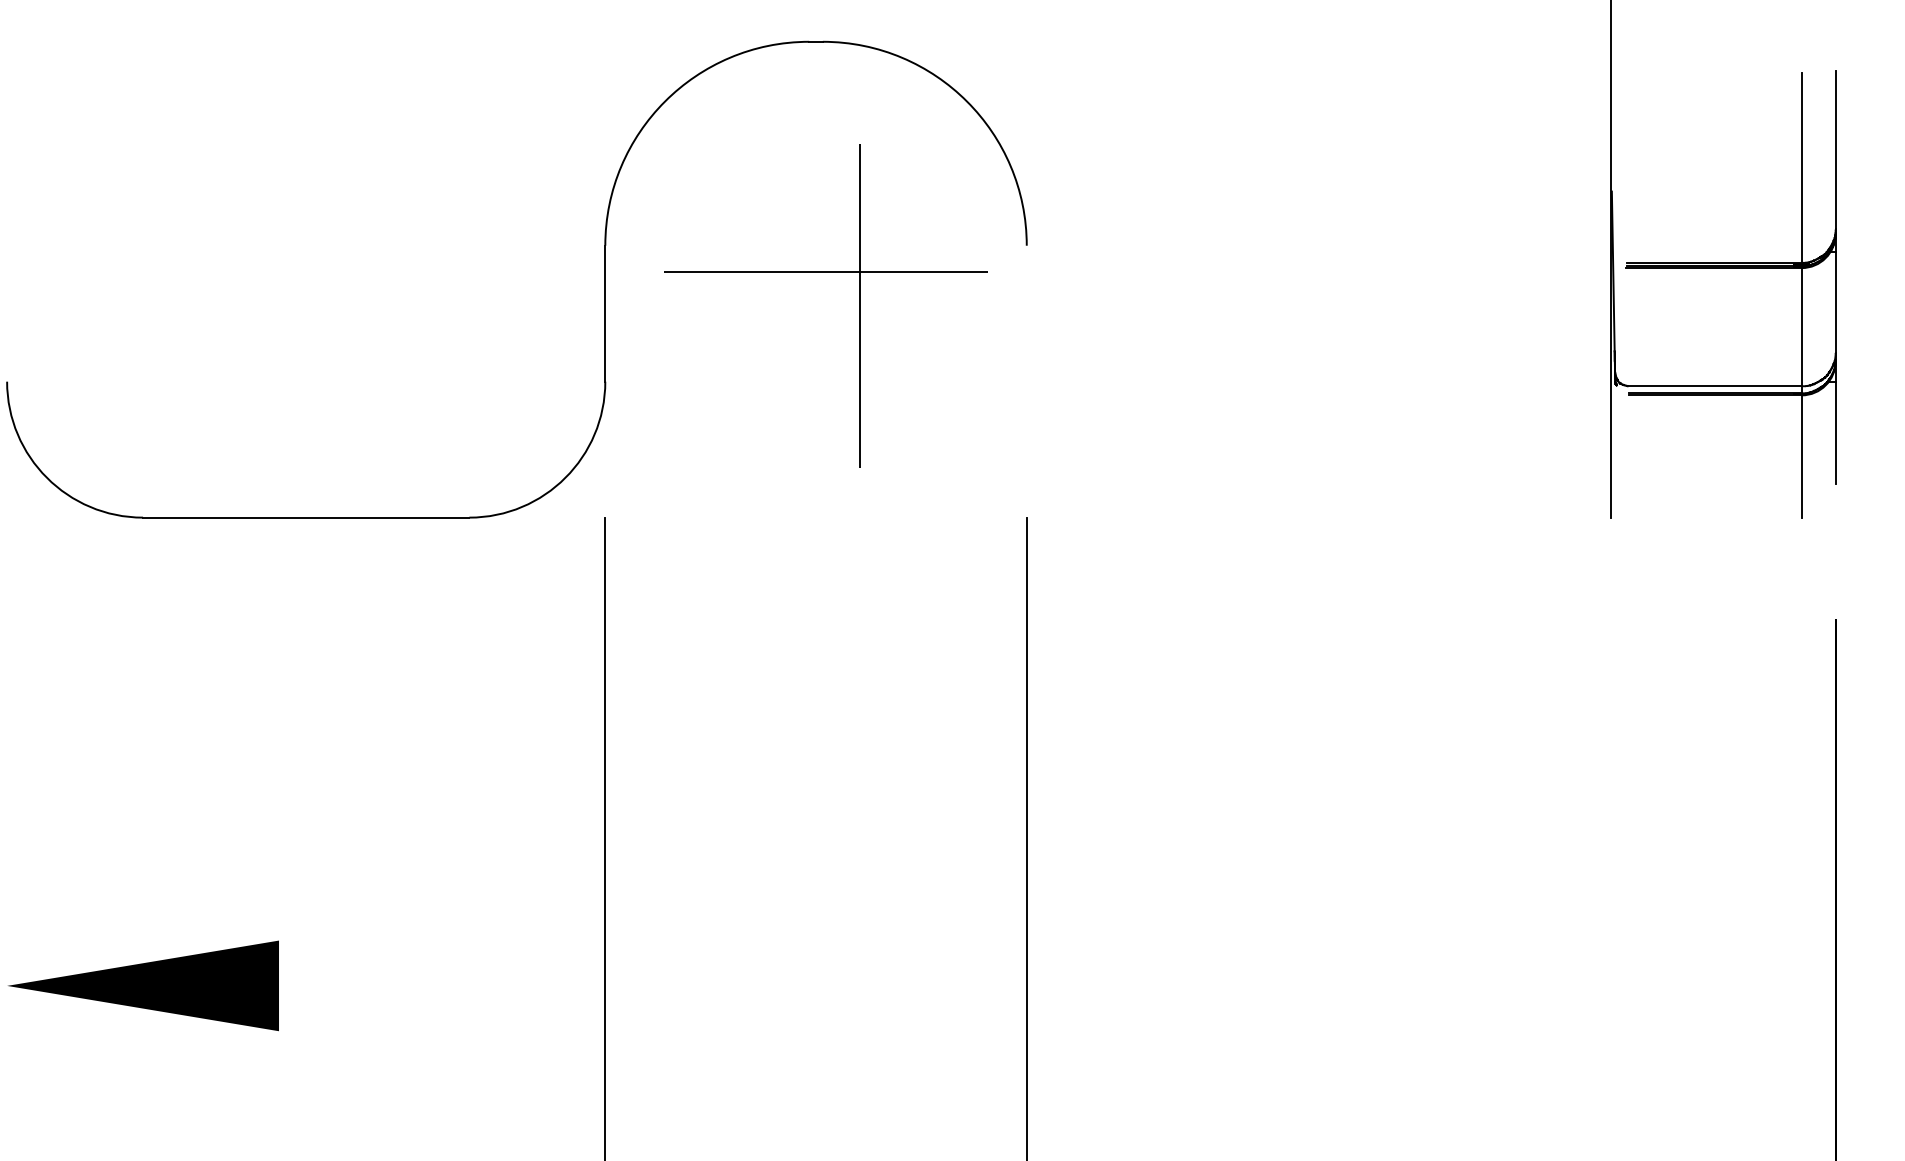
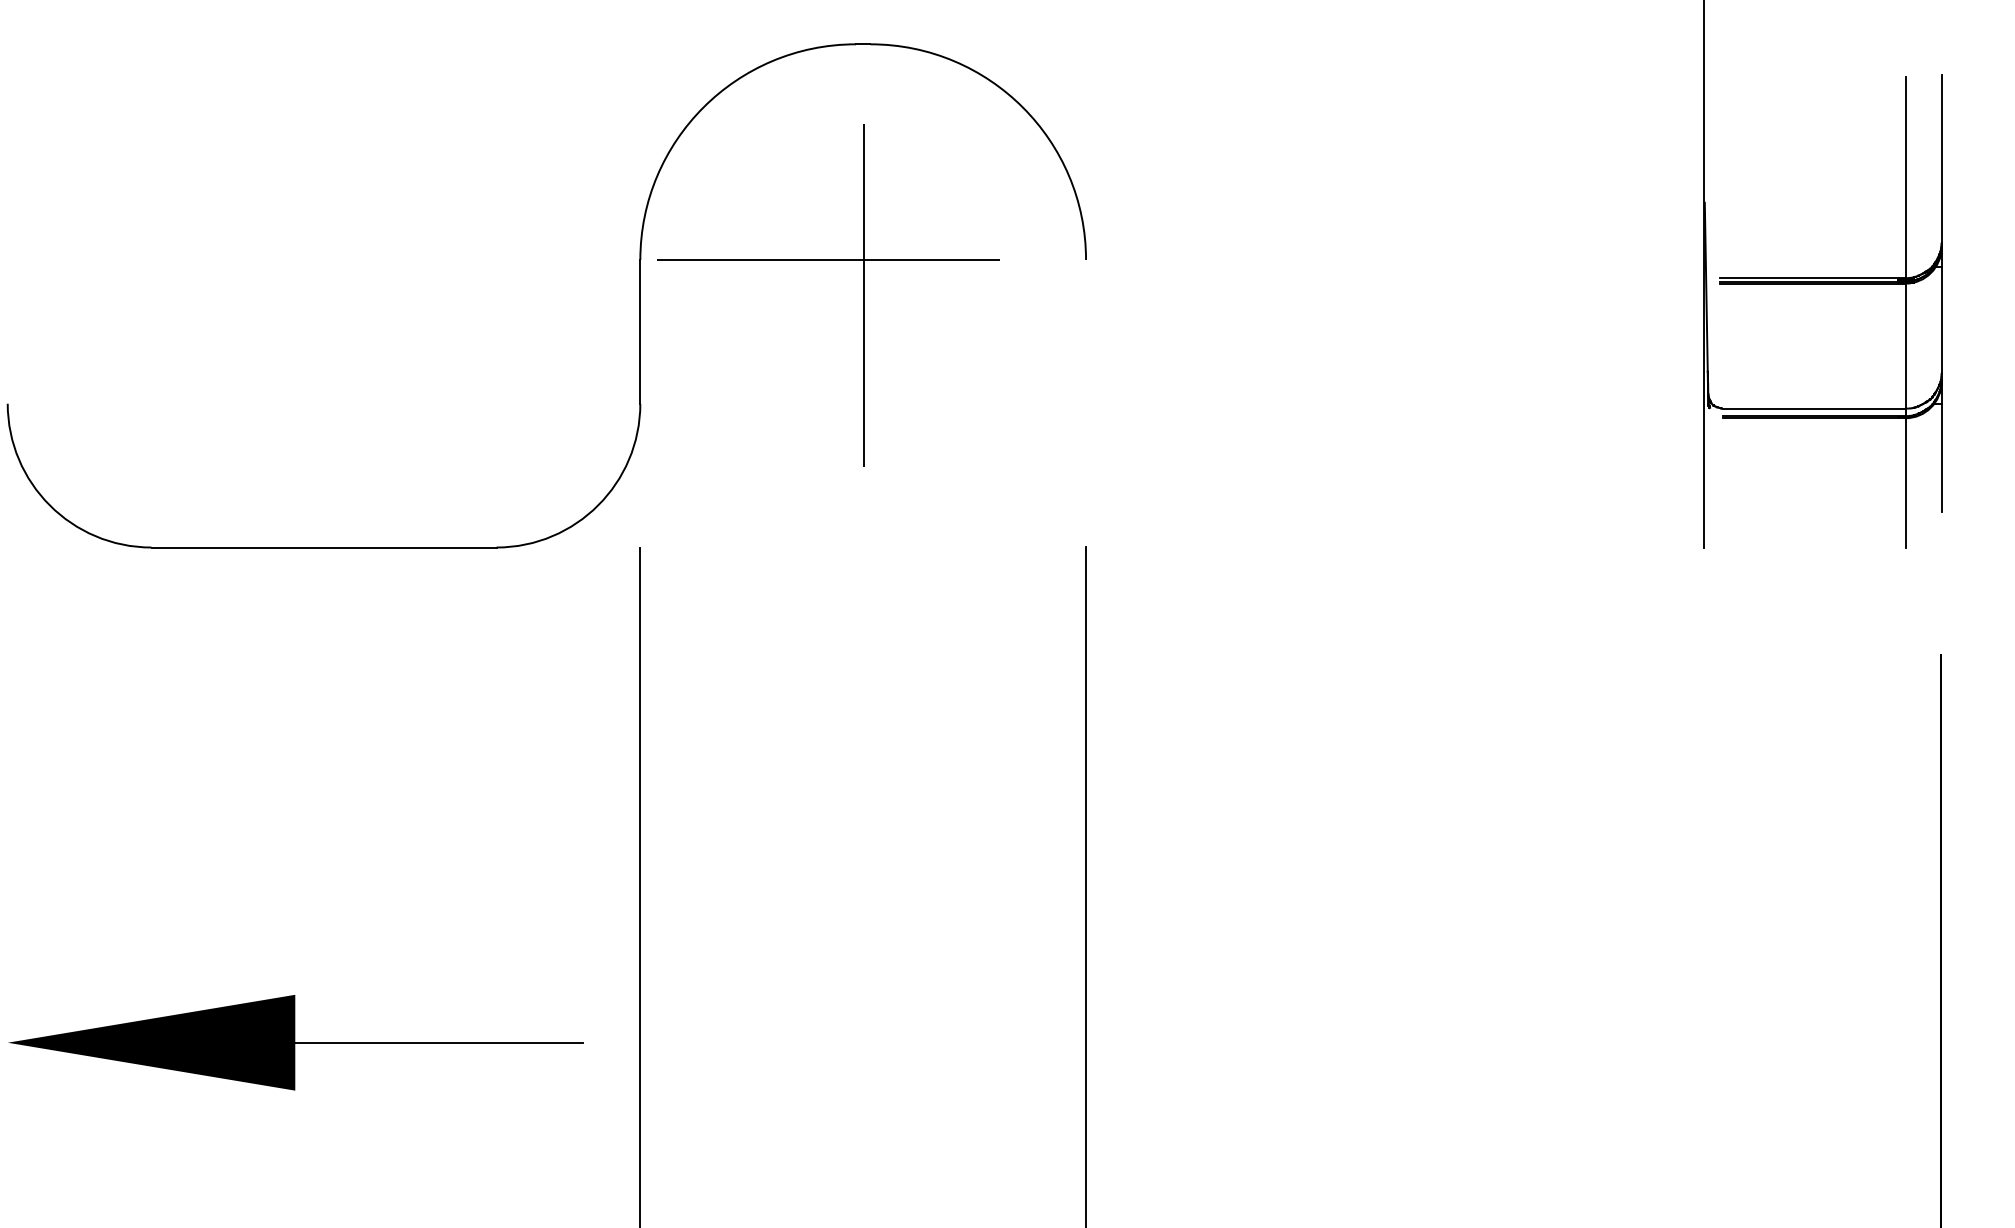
part: (825, 272) -> (828, 260), moved
line: (414, 985) -> (438, 1042), added

